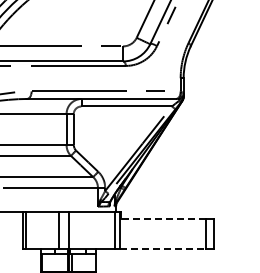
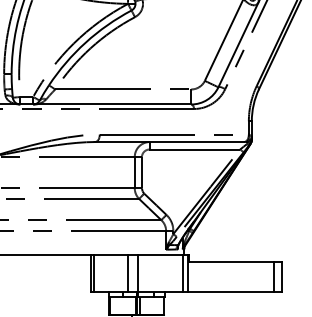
line: (163, 219) -> (231, 262), dashed -> solid
line: (163, 249) -> (231, 292), dashed -> solid

